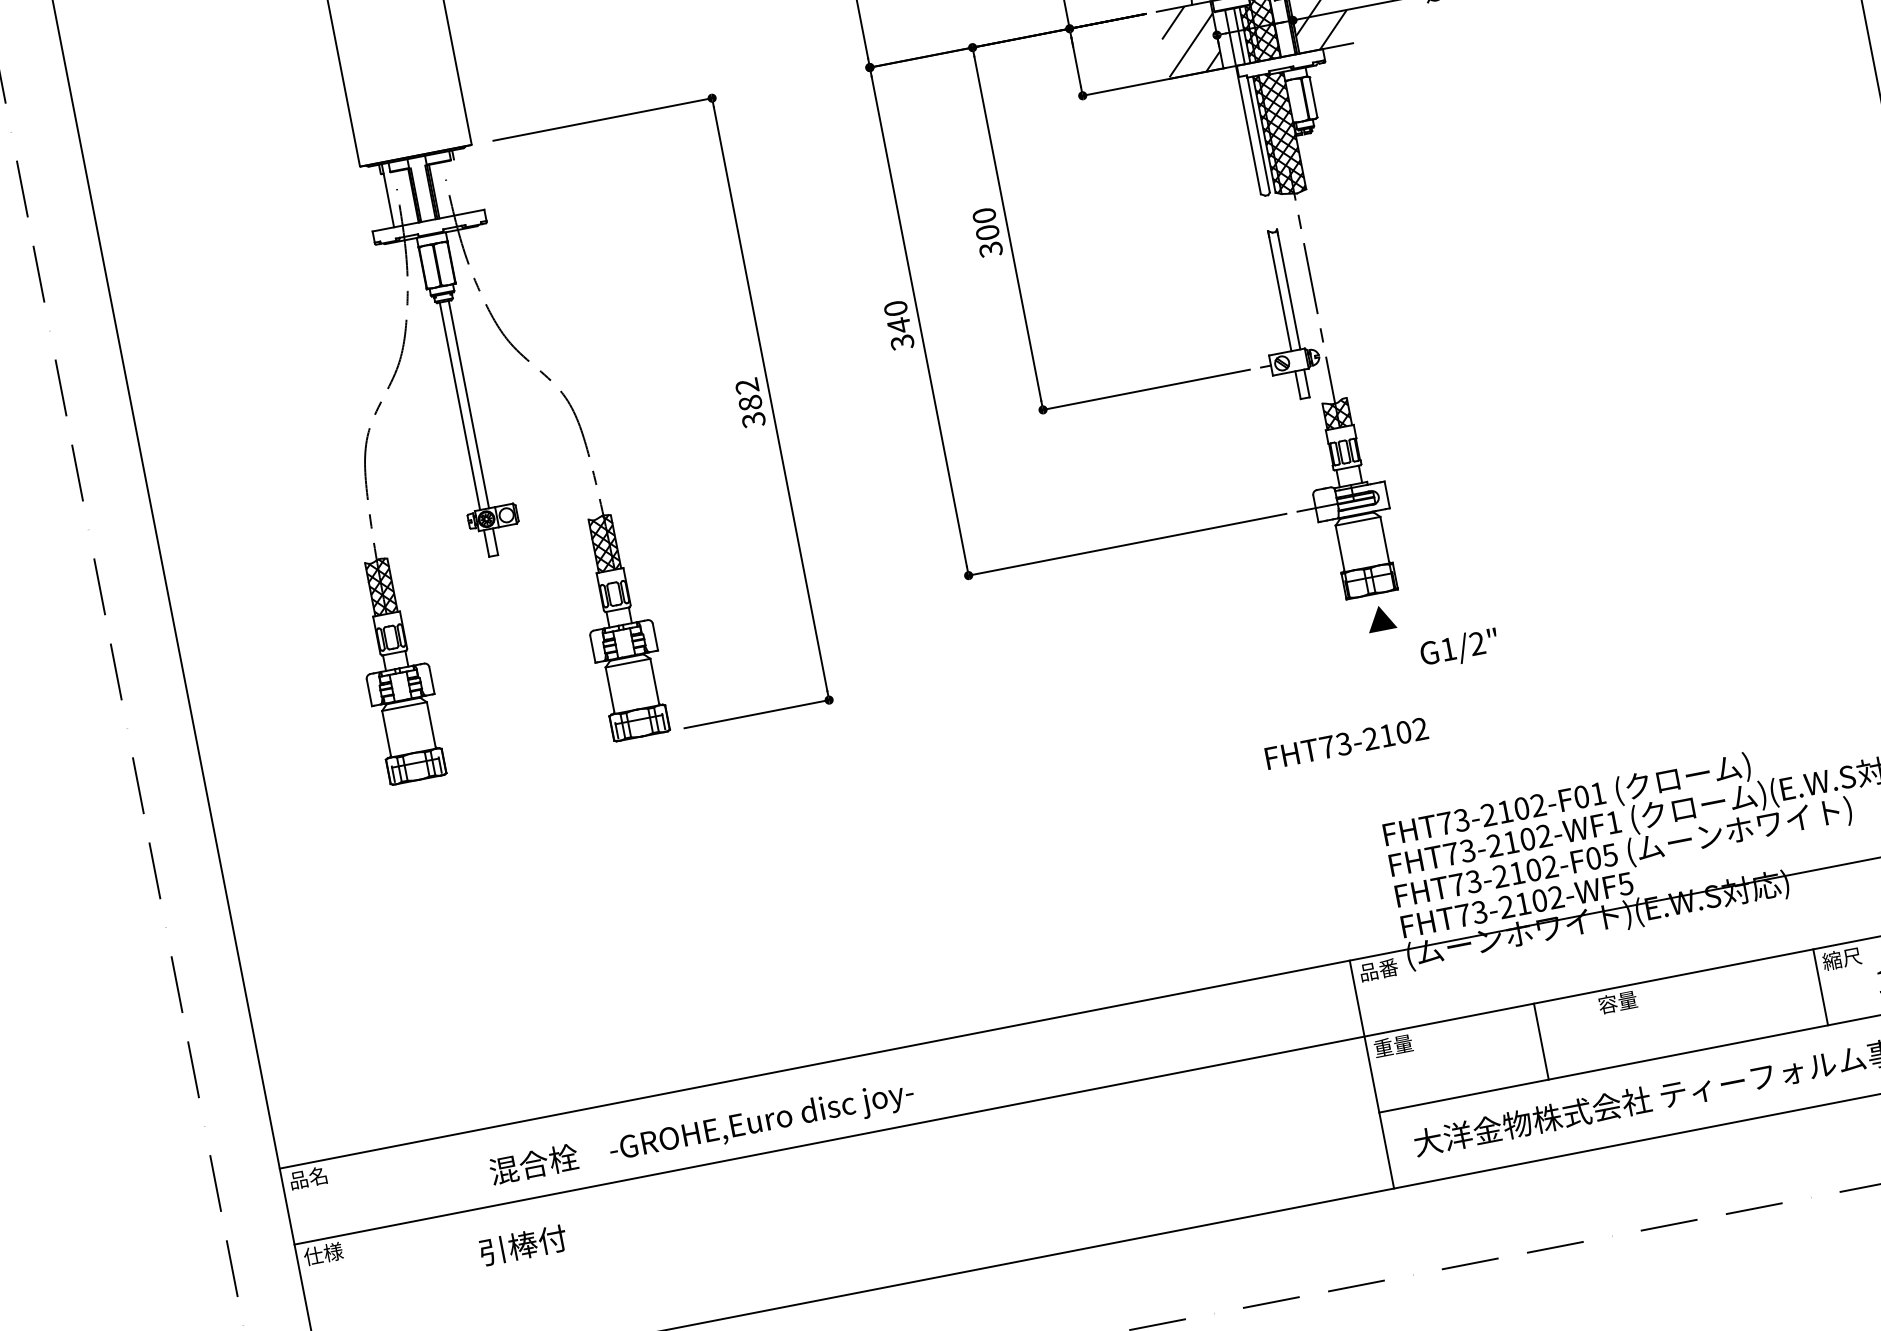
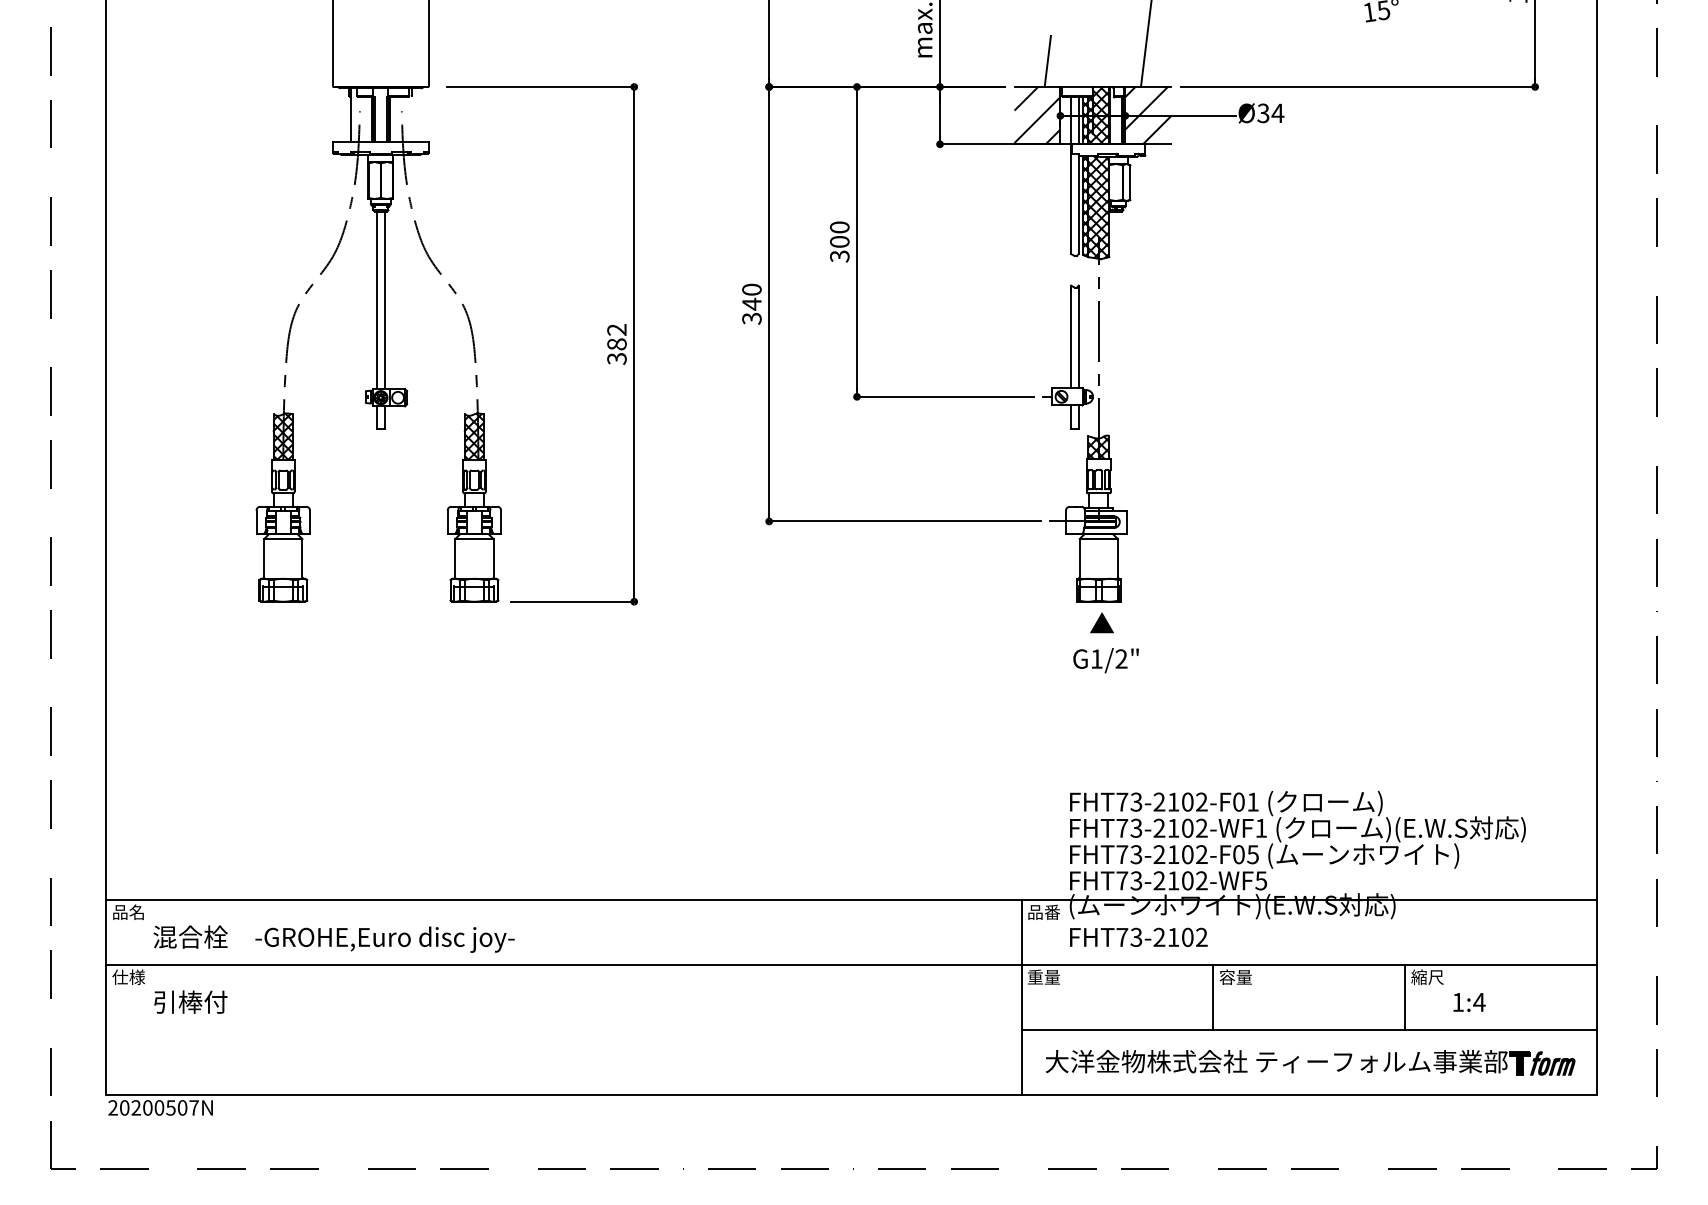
text: (1458, 648) -> (1105, 660), moved
text: (1346, 742) -> (1138, 936), moved
line: (1541, 1040) -> (1213, 996), moved
text: (701, 1133) -> (333, 938), moved
text: (522, 1244) -> (190, 1001), moved

